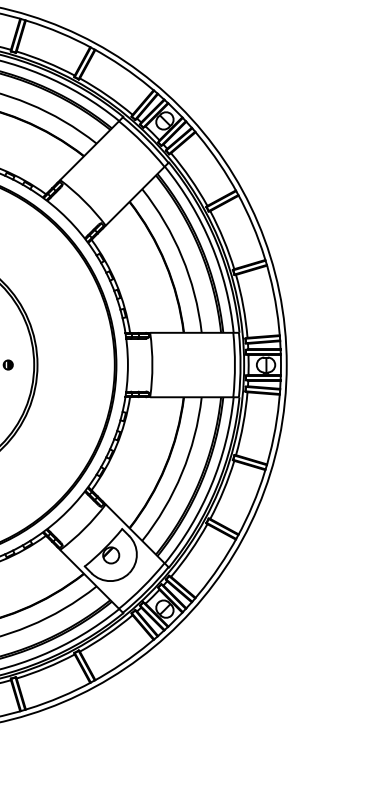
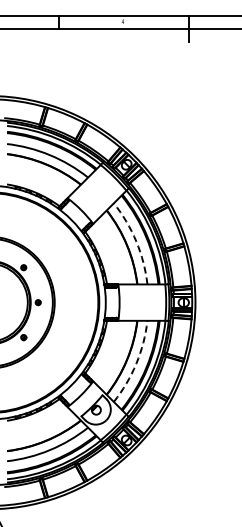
arc: (182, 256) -> (136, 241), solid -> dashed
arc: (182, 472) -> (136, 363), solid -> dashed

